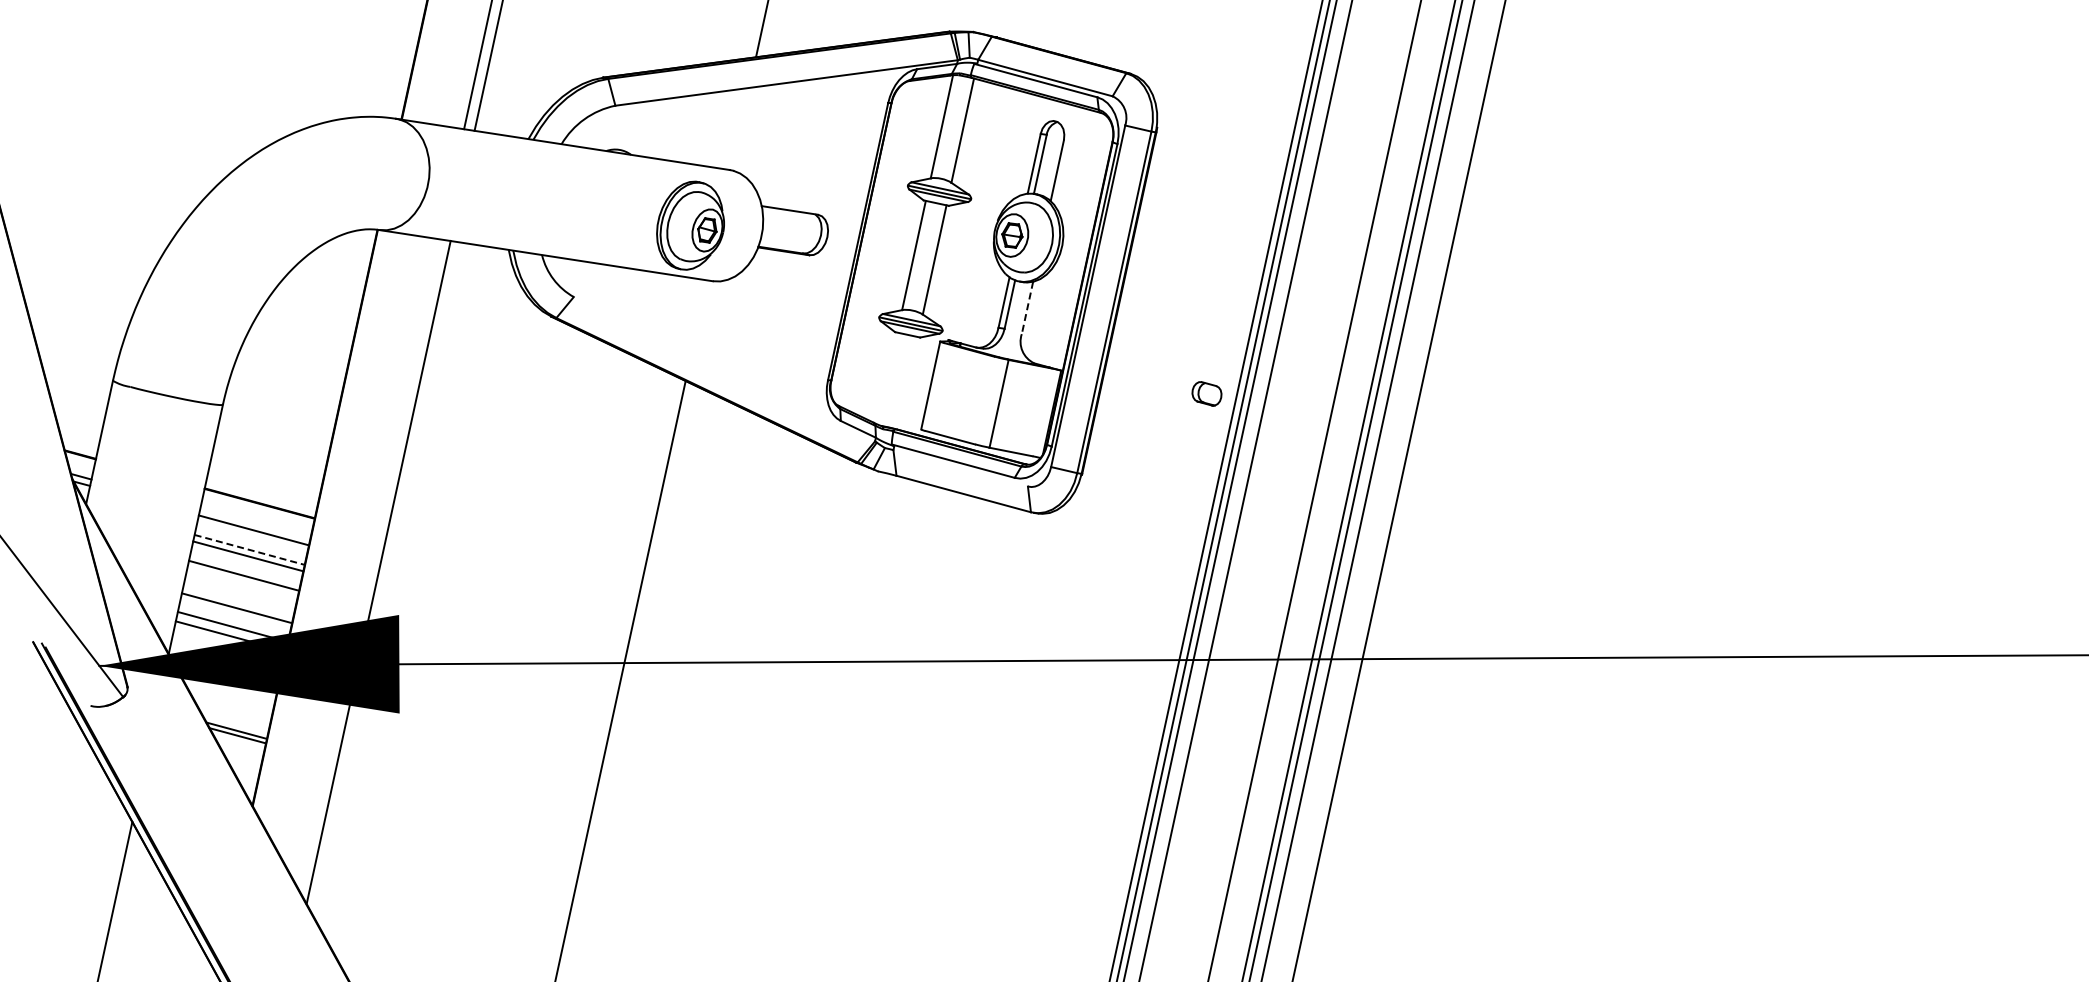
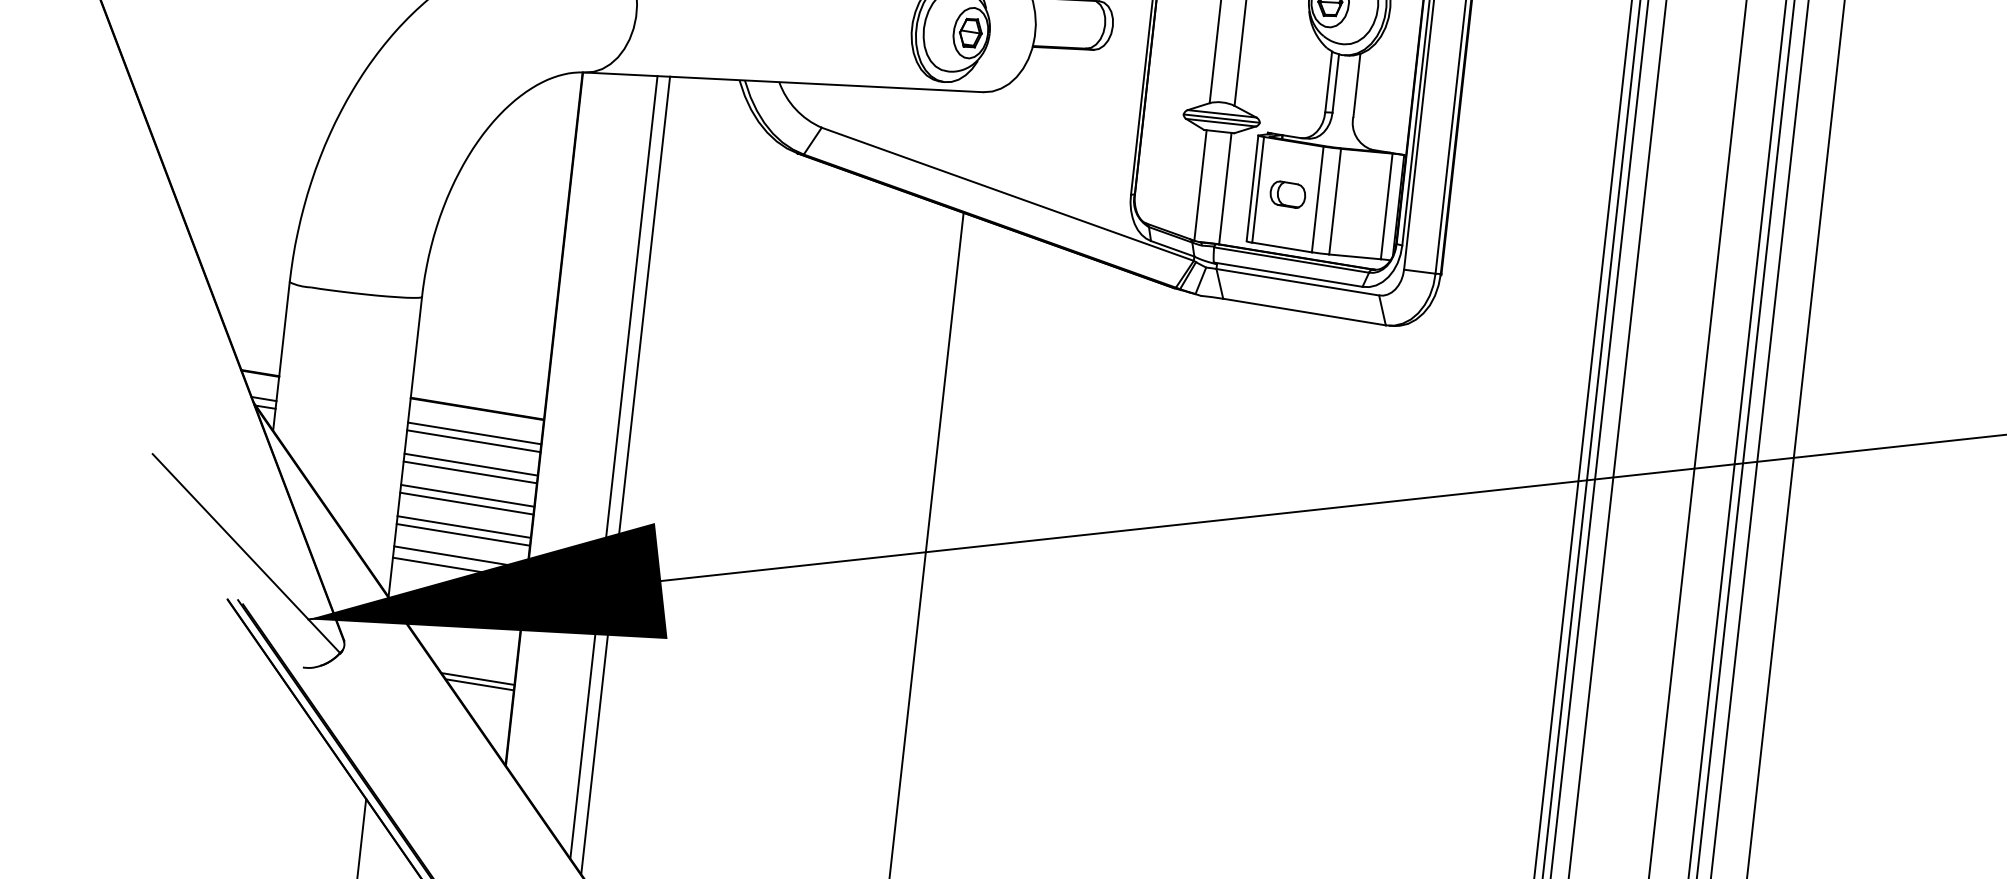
line: (1027, 308) -> (1356, 86), dashed -> solid
line: (724, 369) -> (1007, 194), added
line: (887, 378) -> (1200, 185), added
line: (907, 383) -> (1224, 188), added
line: (934, 387) -> (1257, 190), added
part: (1206, 393) -> (1287, 194), moved
line: (984, 400) -> (1317, 199), added
line: (1041, 412) -> (1386, 206), added
line: (960, 468) -> (1297, 282), added
line: (255, 523) -> (474, 432), added
line: (250, 550) -> (472, 465), dashed -> solid
line: (369, 564) -> (613, 467), added
line: (242, 582) -> (466, 503), added
line: (238, 601) -> (464, 526), added

